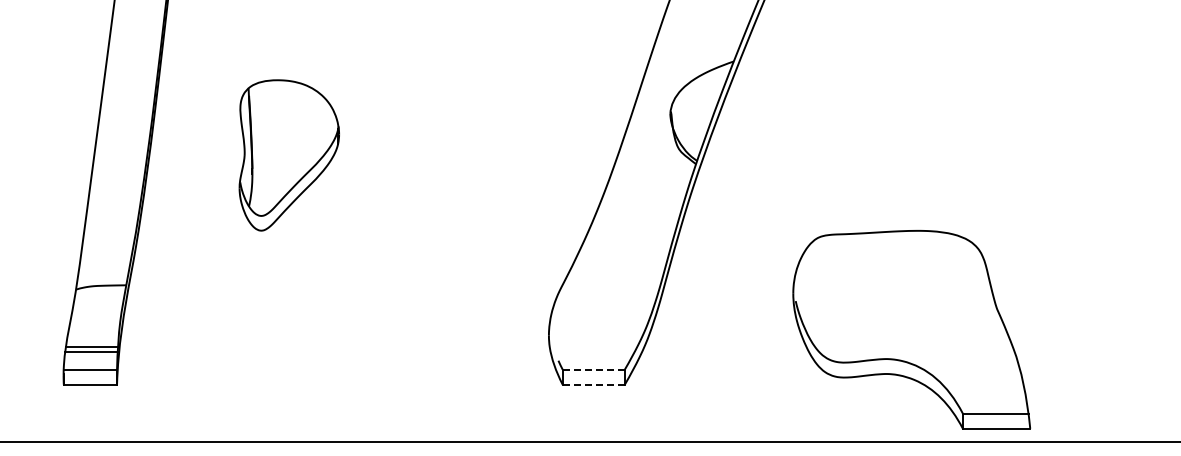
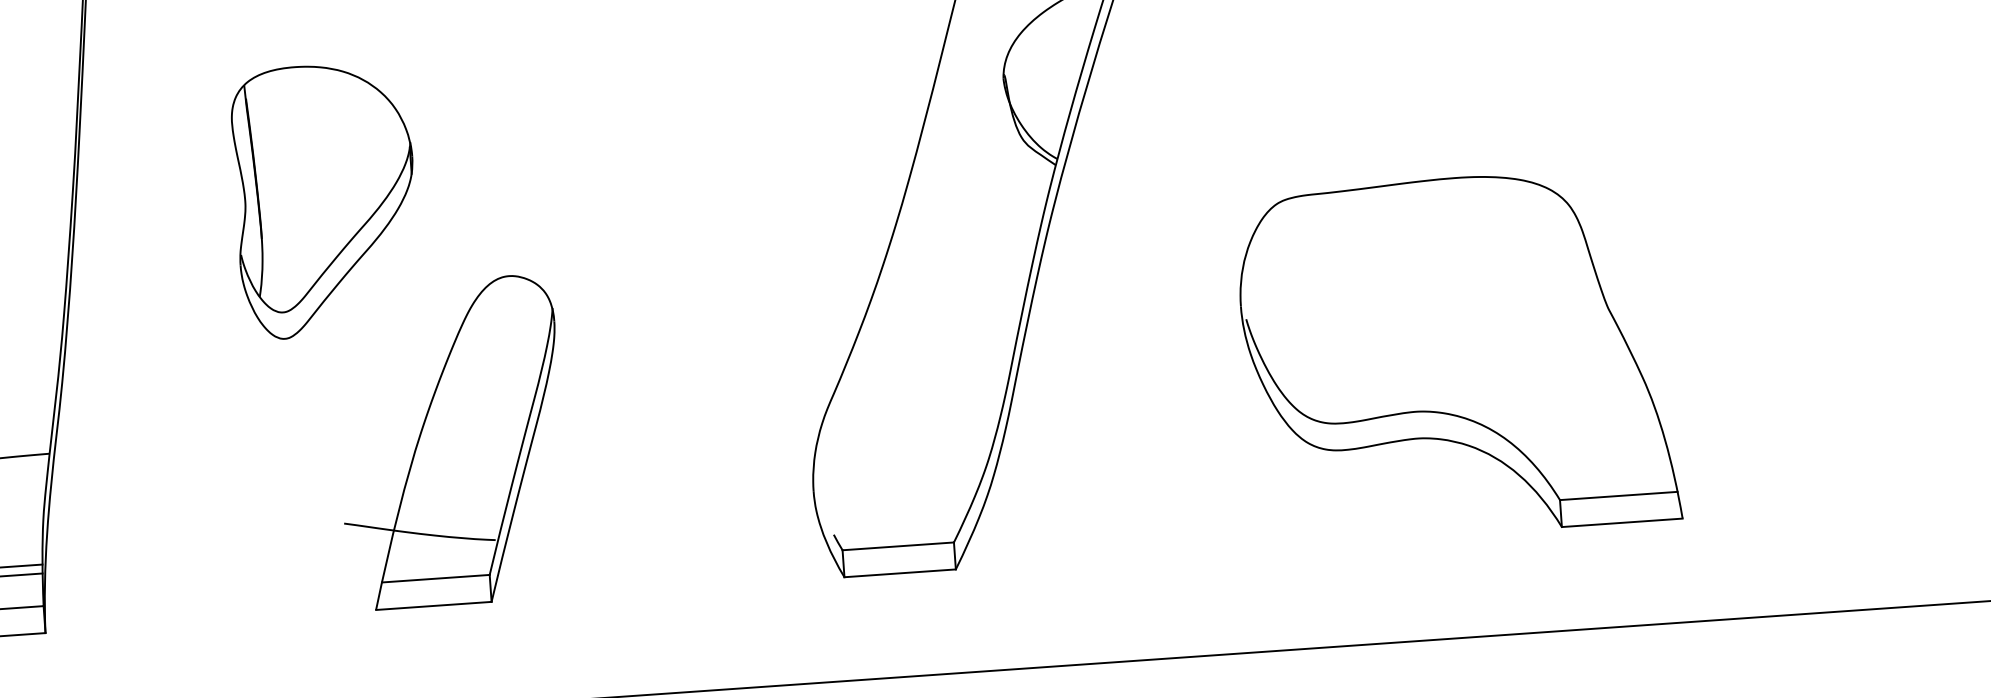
part: (349, 294) -> (450, 442), added
part: (911, 329) -> (1457, 355), moved
line: (594, 369) -> (899, 545), dashed -> solid
line: (594, 384) -> (901, 572), dashed -> solid

